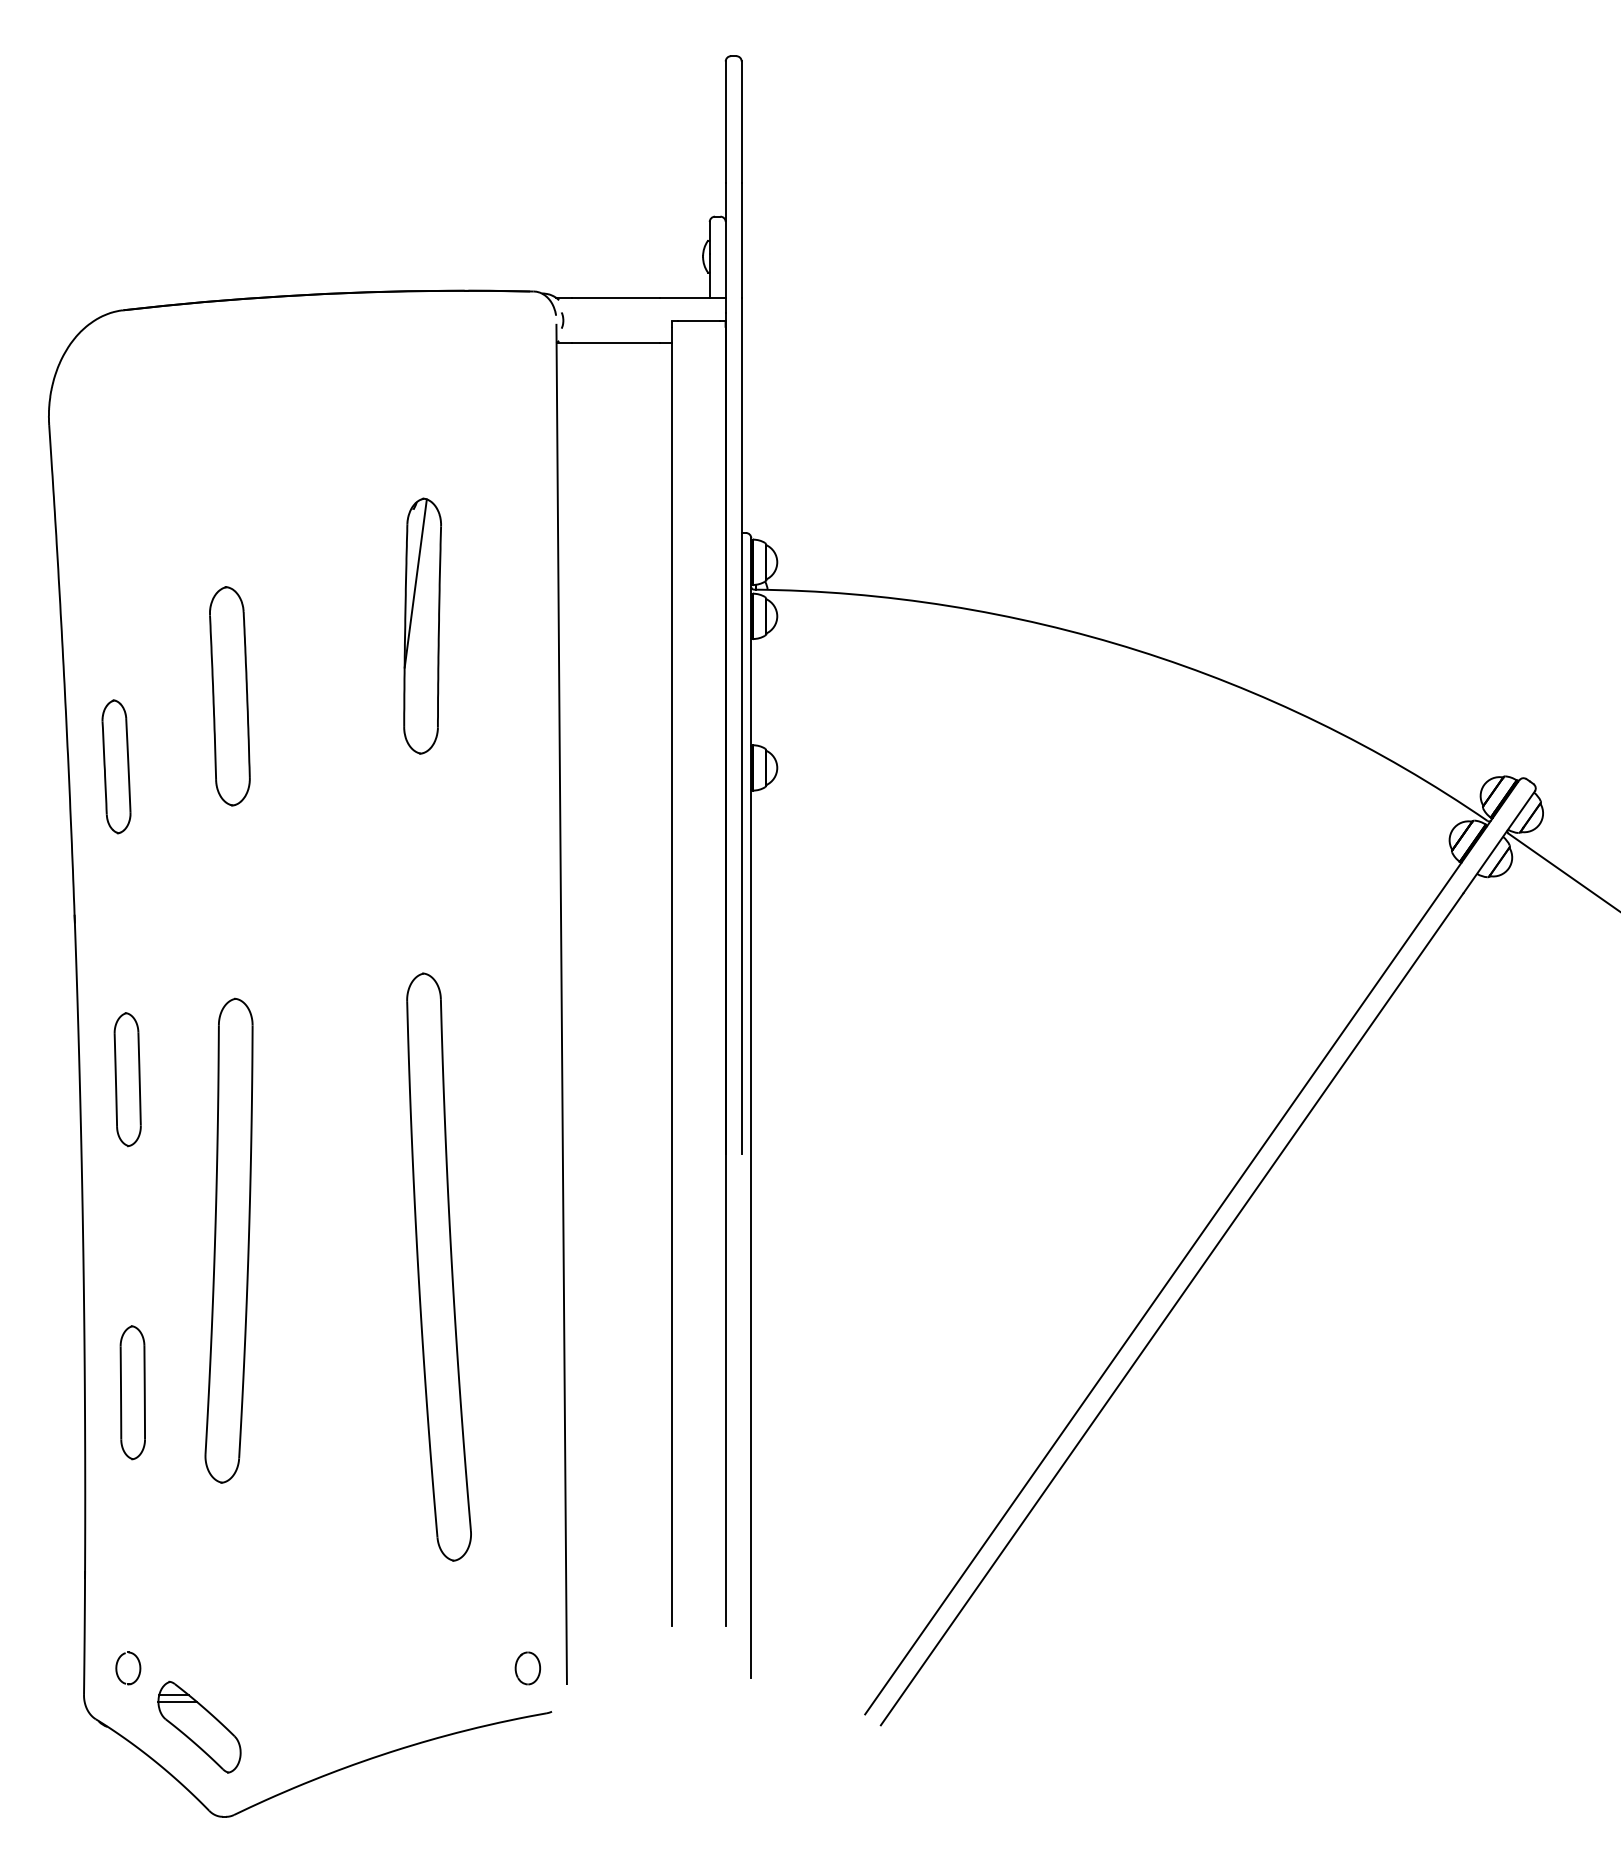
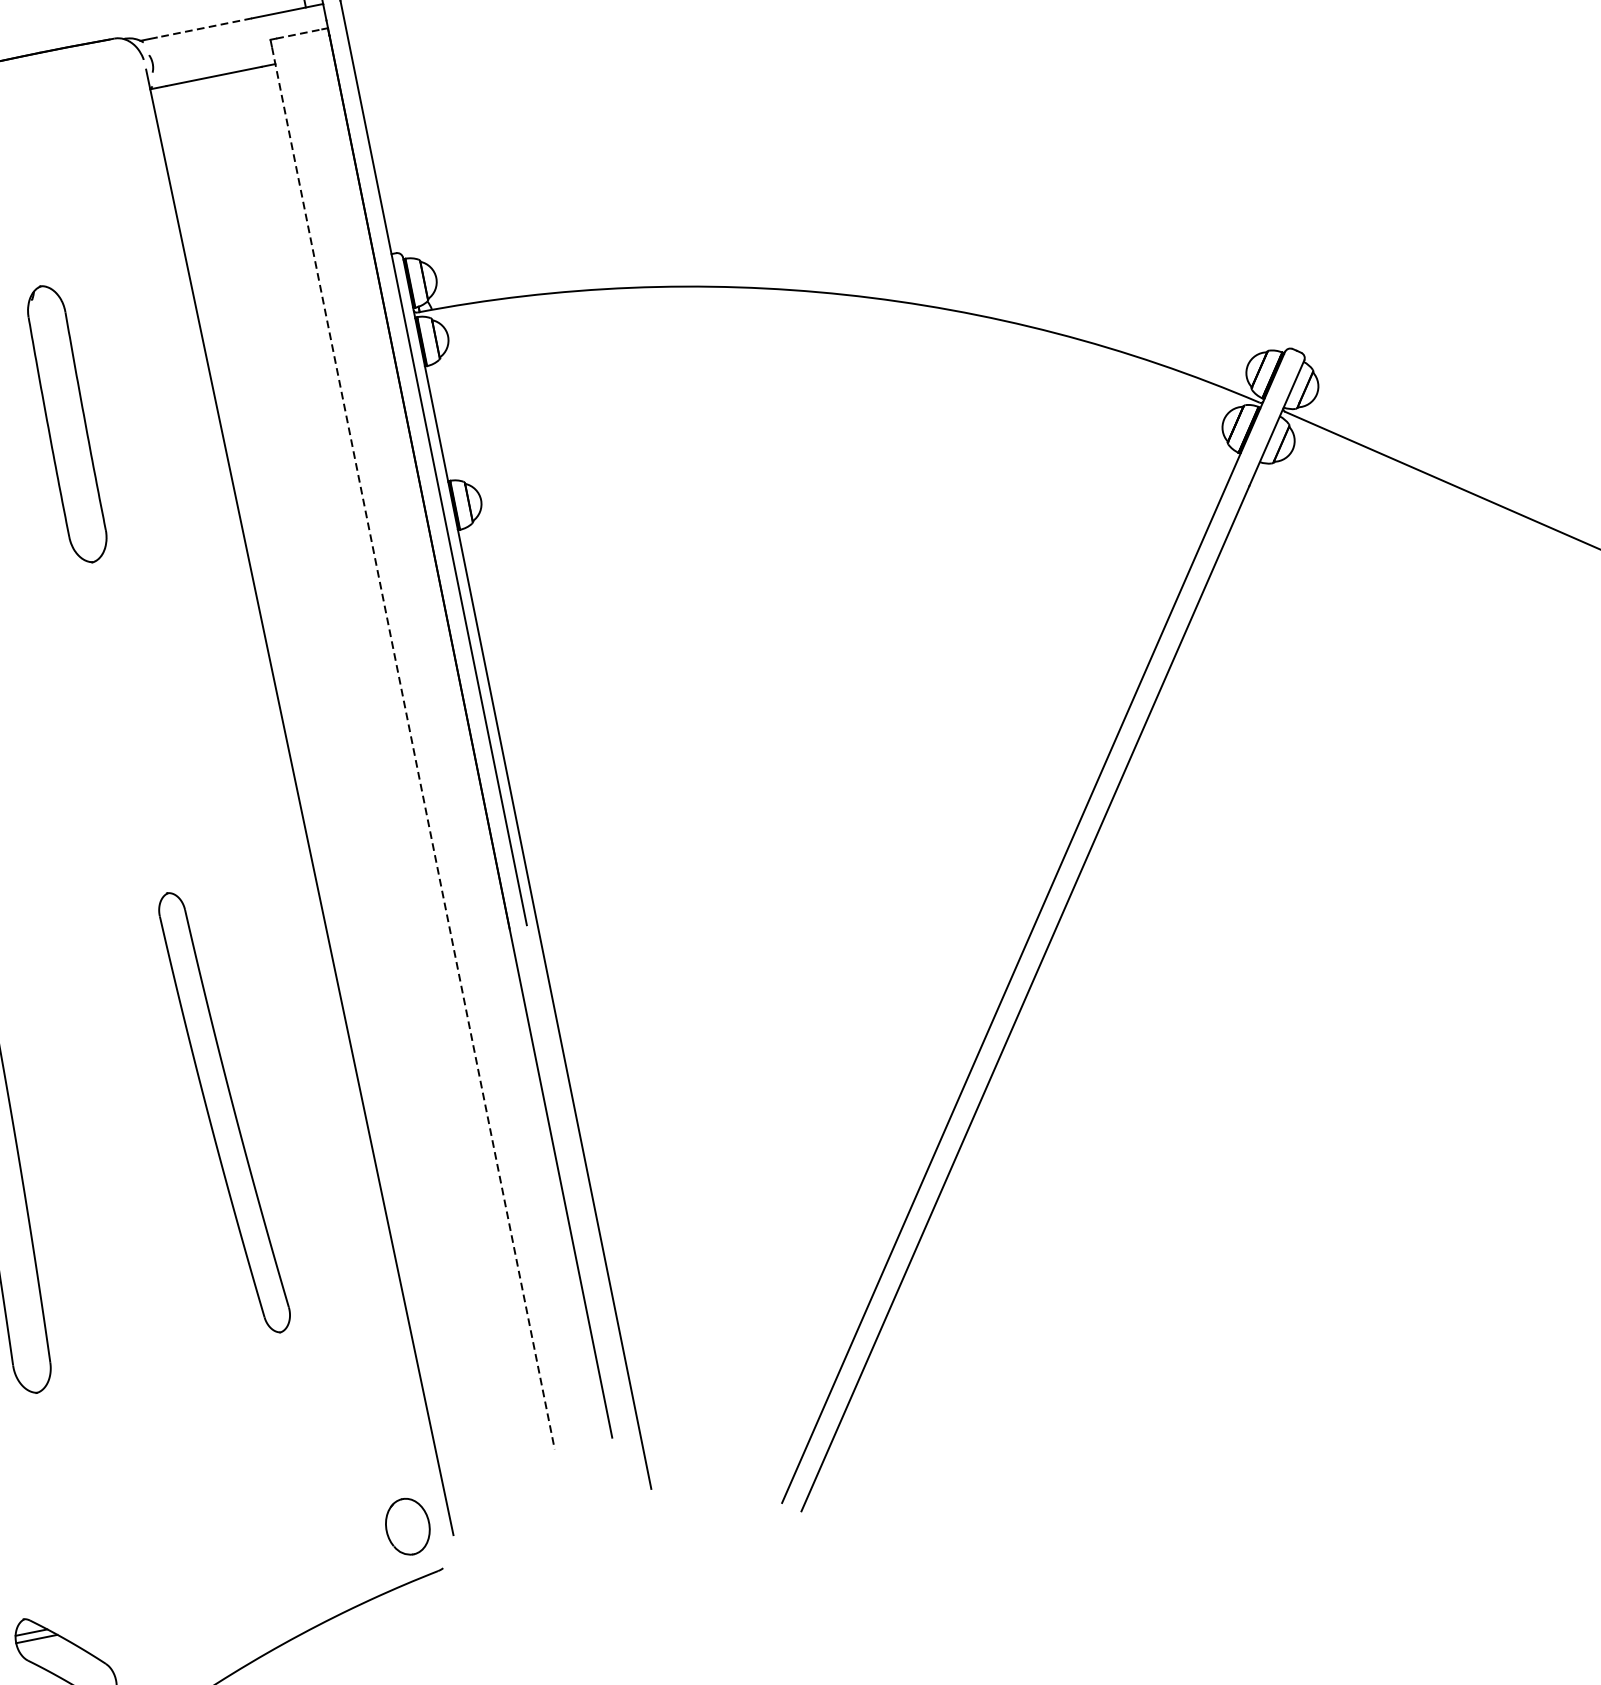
line: (615, 298) -> (204, 28), solid -> dashed
line: (699, 320) -> (299, 33), solid -> dashed
line: (415, 583) -> (50, 379), removed
line: (672, 977) -> (413, 749), solid -> dashed
part: (438, 1266) -> (223, 1112), size x0.7
part: (527, 1668) -> (407, 1526), size x1.6

